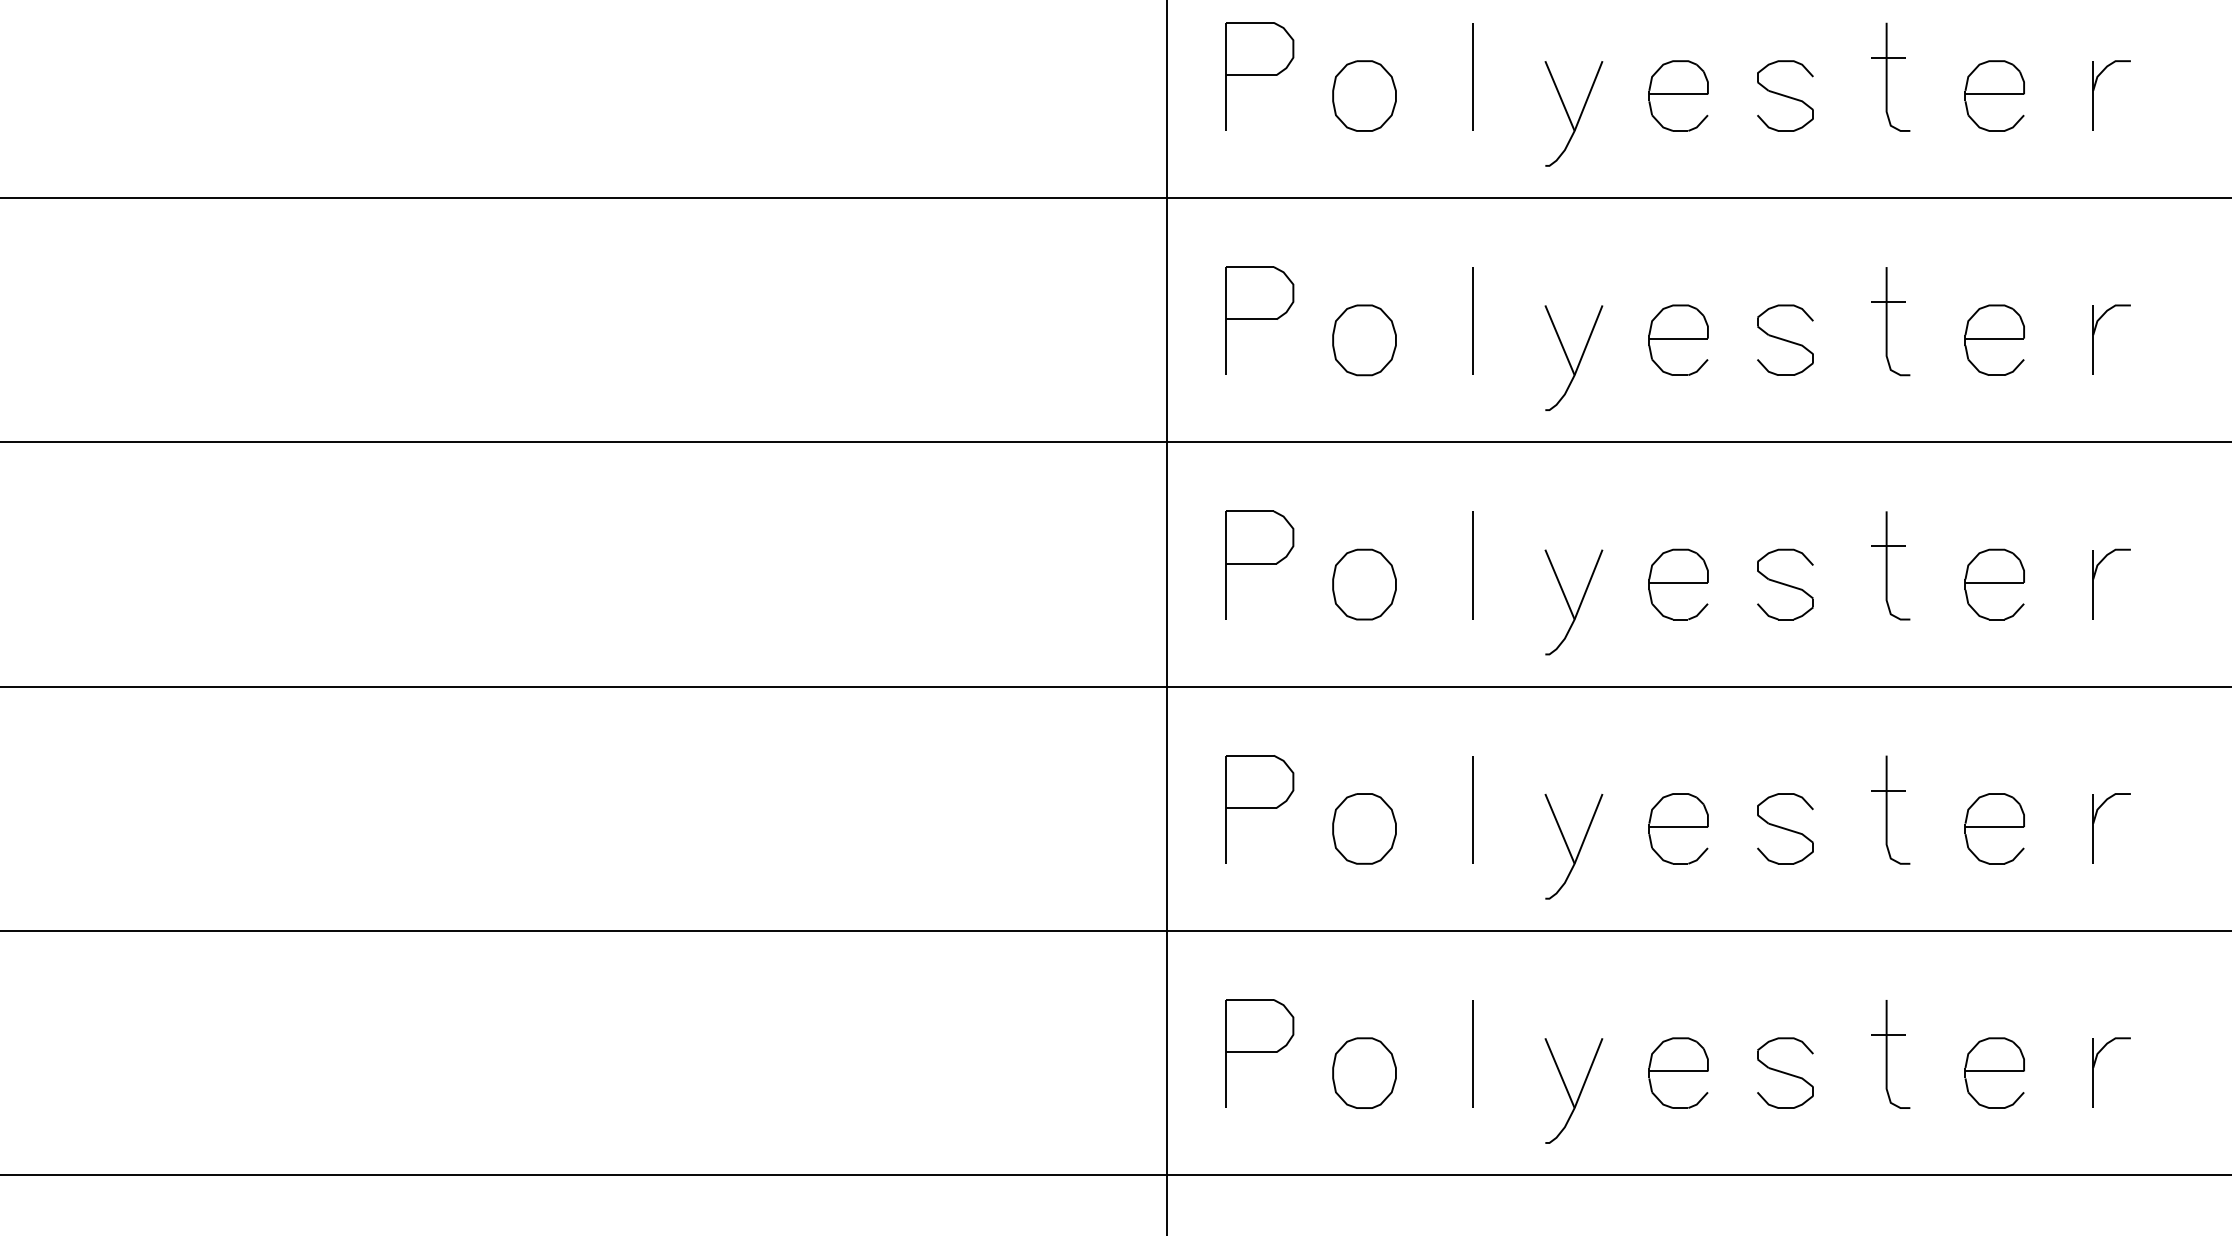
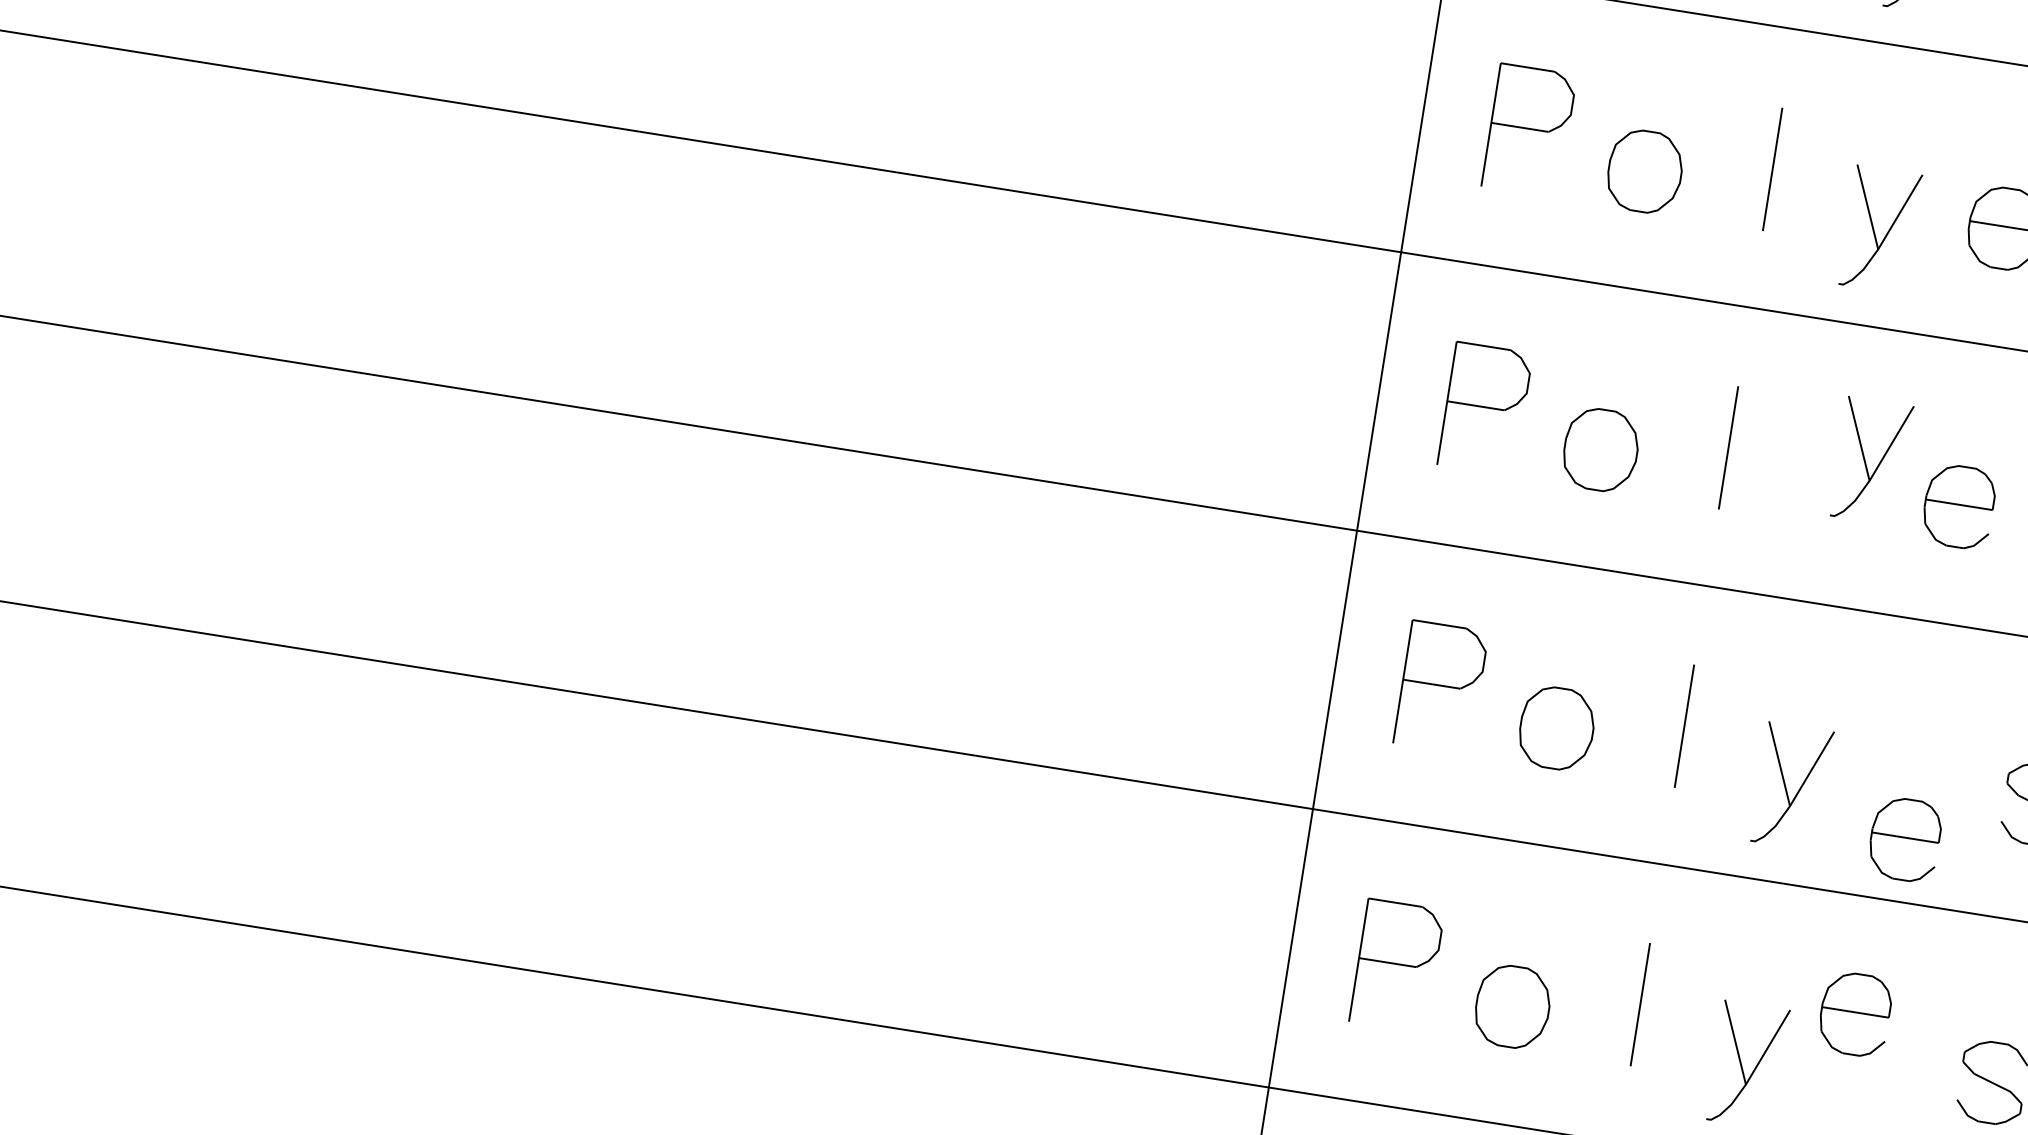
part: (1573, 602) -> (1871, 461), moved
part: (1678, 828) -> (1904, 839), moved
part: (1678, 1072) -> (1855, 1013), moved

